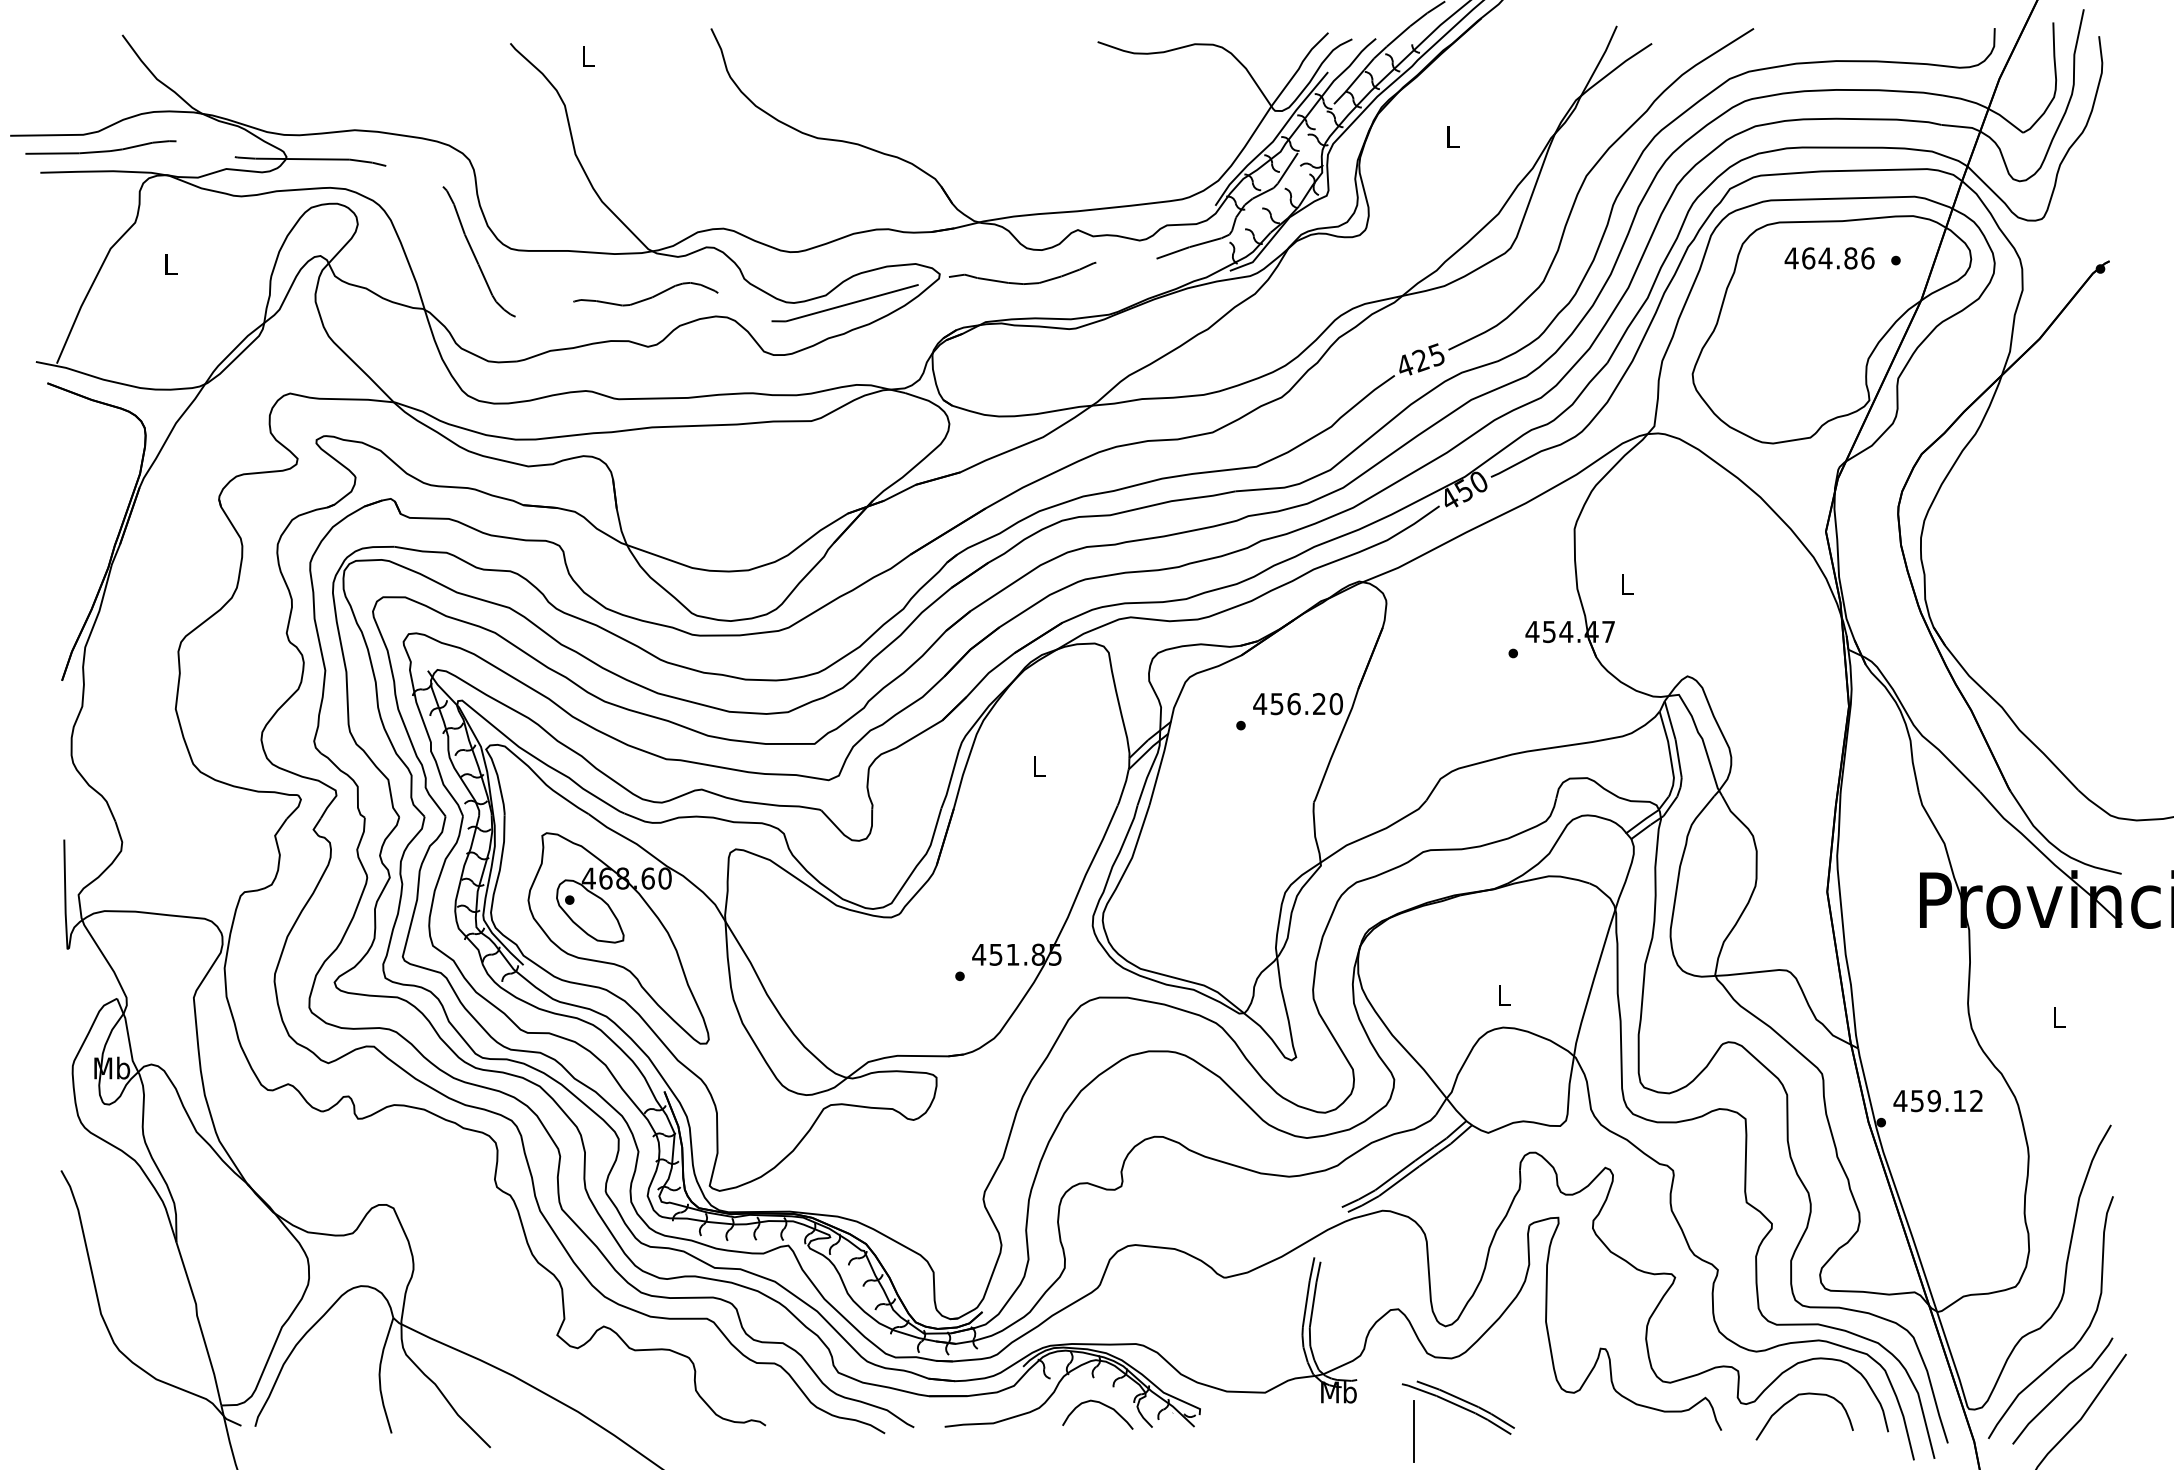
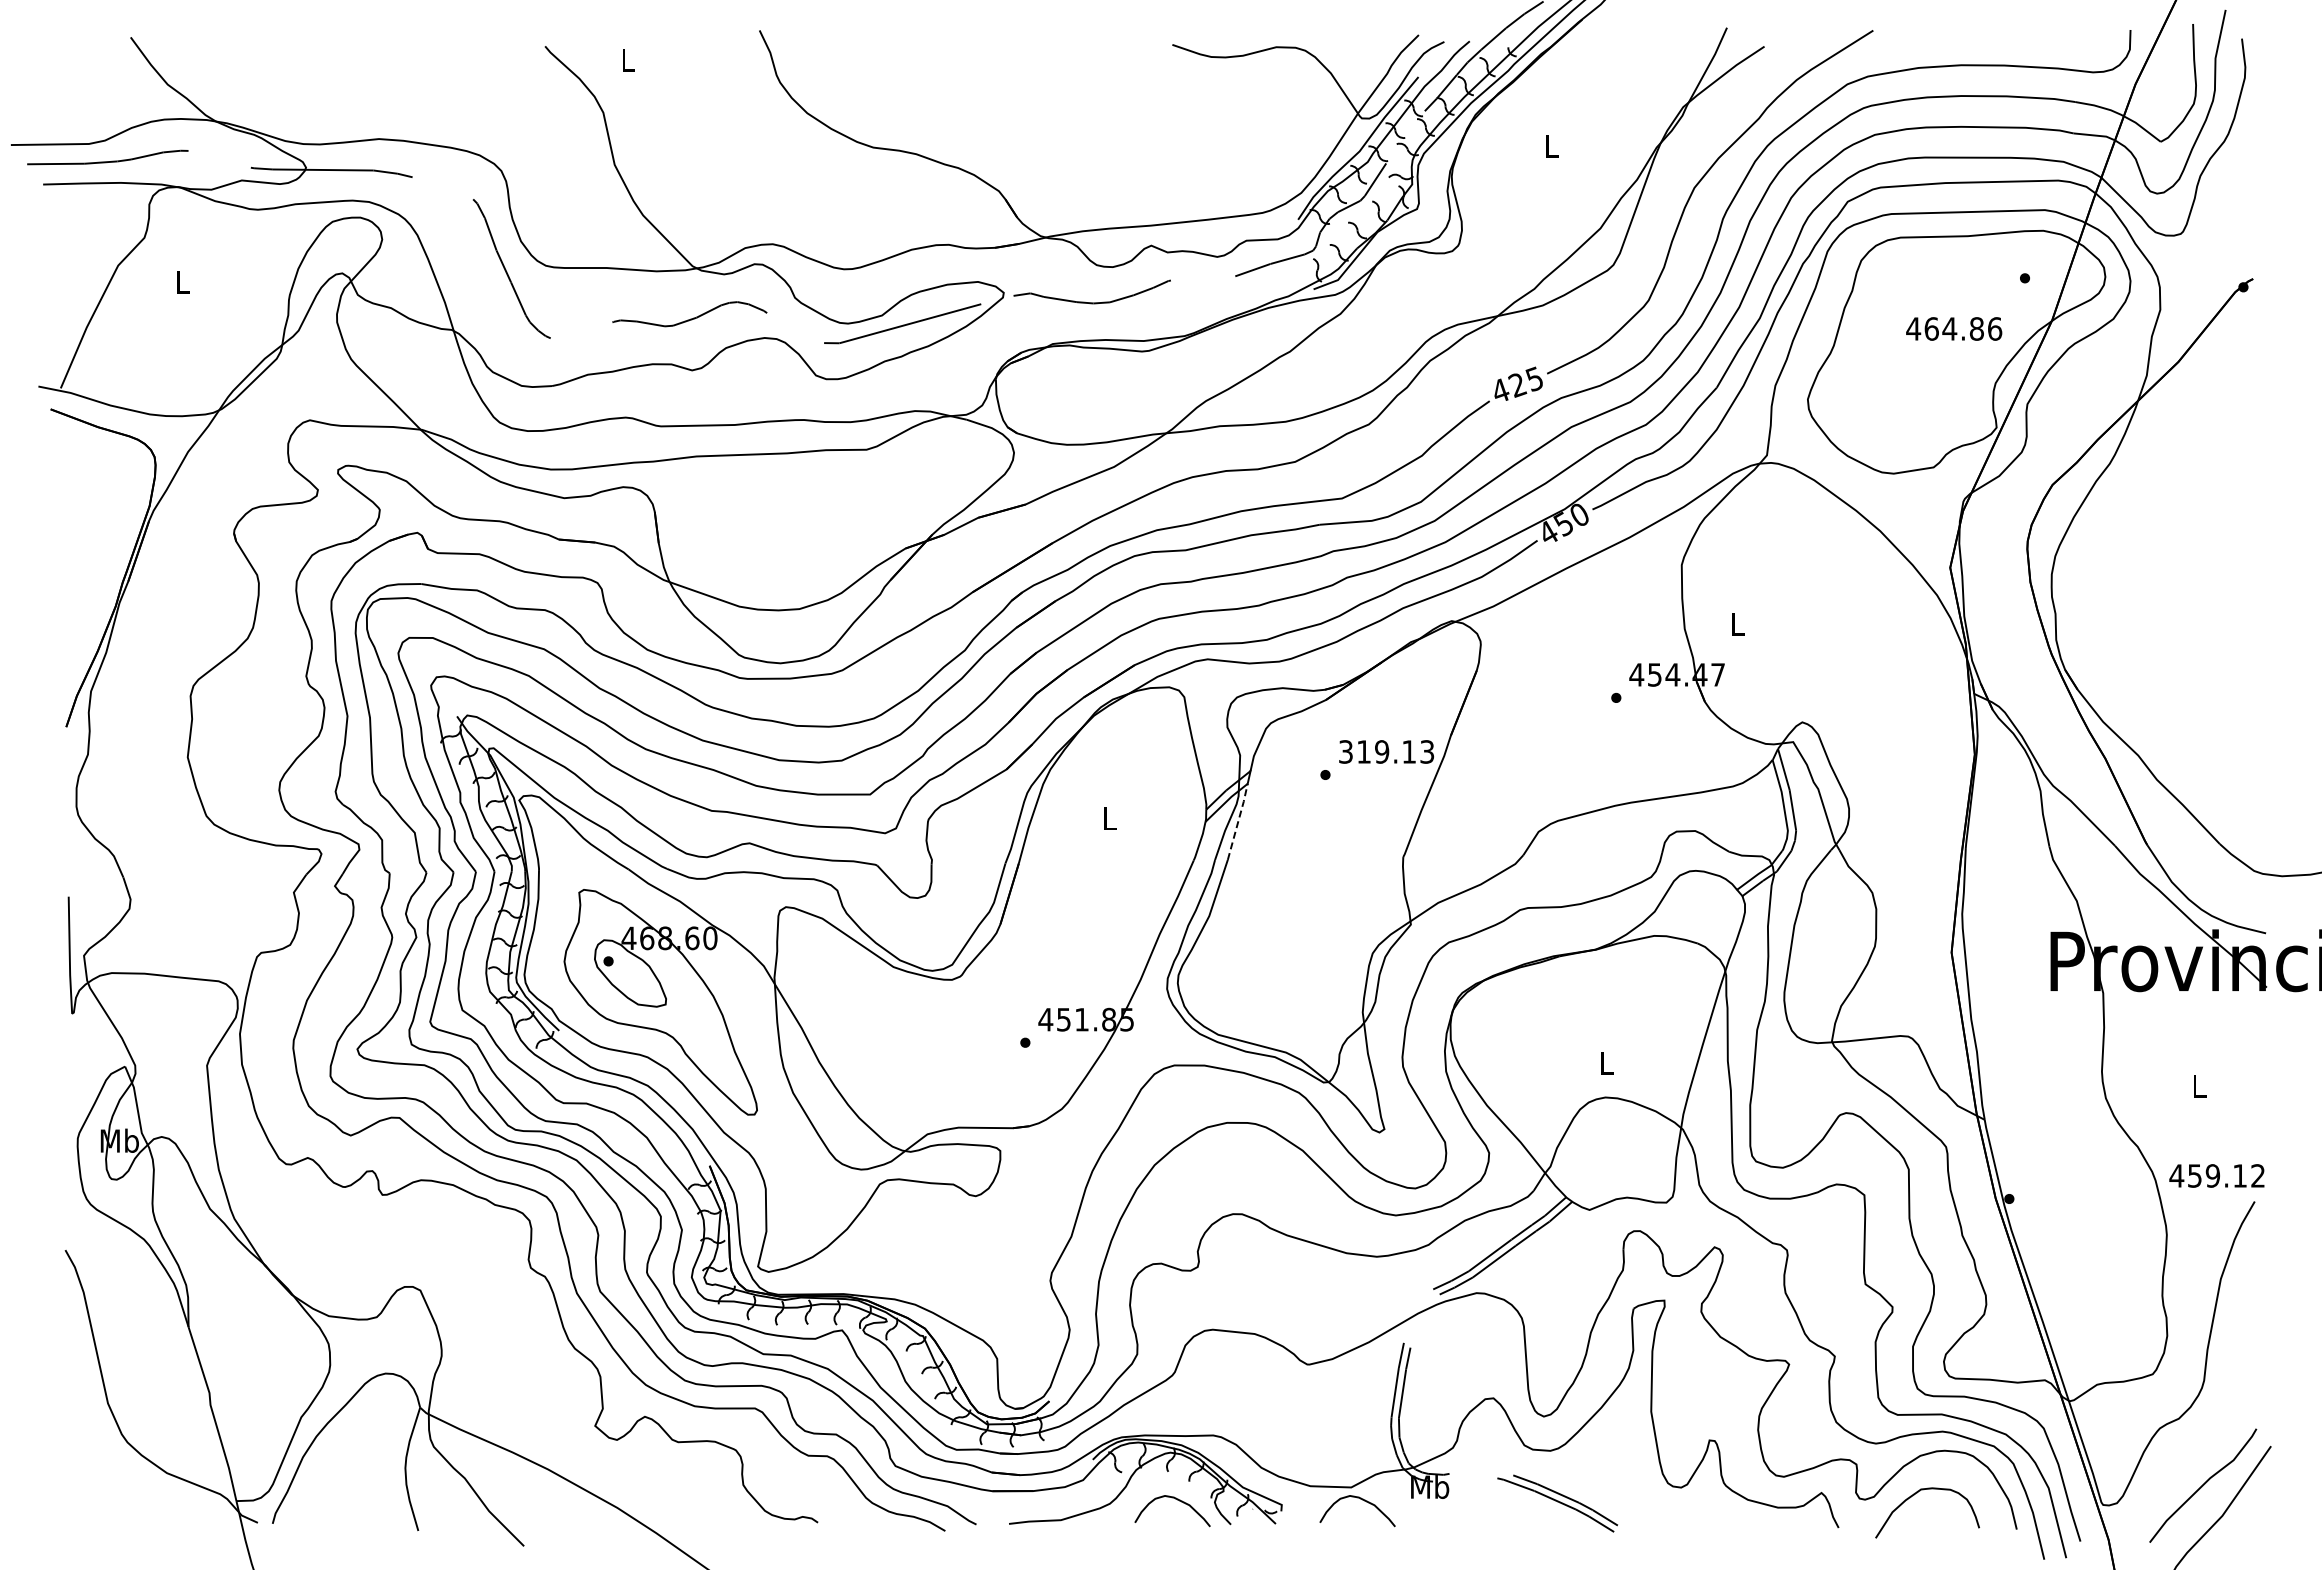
text: (1829, 257) -> (1954, 328), moved
text: (1298, 703) -> (1386, 751), 456.20 -> 319.13
line: (1159, 768) -> (1238, 820), solid -> dashed
text: (1937, 1100) -> (2216, 1175), moved
curve: (2081, 1335) -> (2223, 1426), removed
curve: (1275, 1404) -> (1362, 1500), added
line: (1414, 1431) -> (1510, 1528), removed

